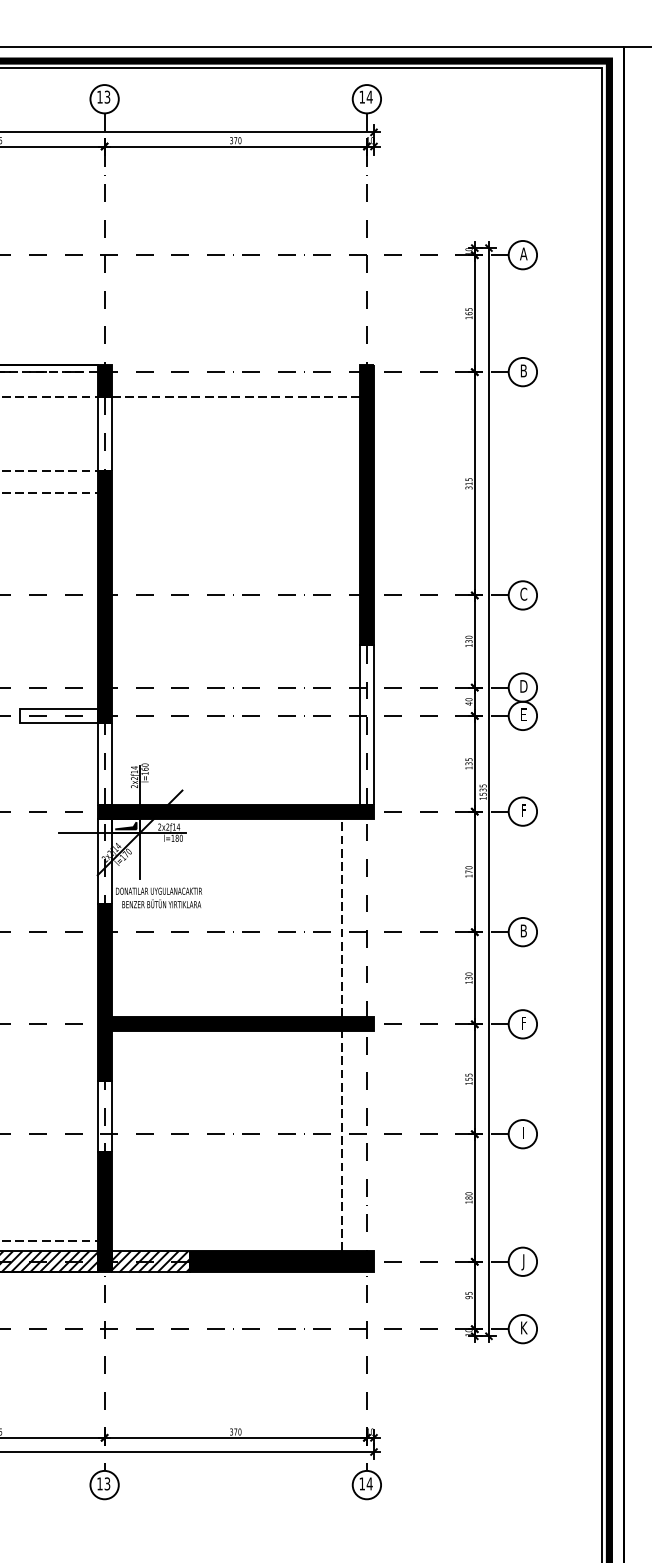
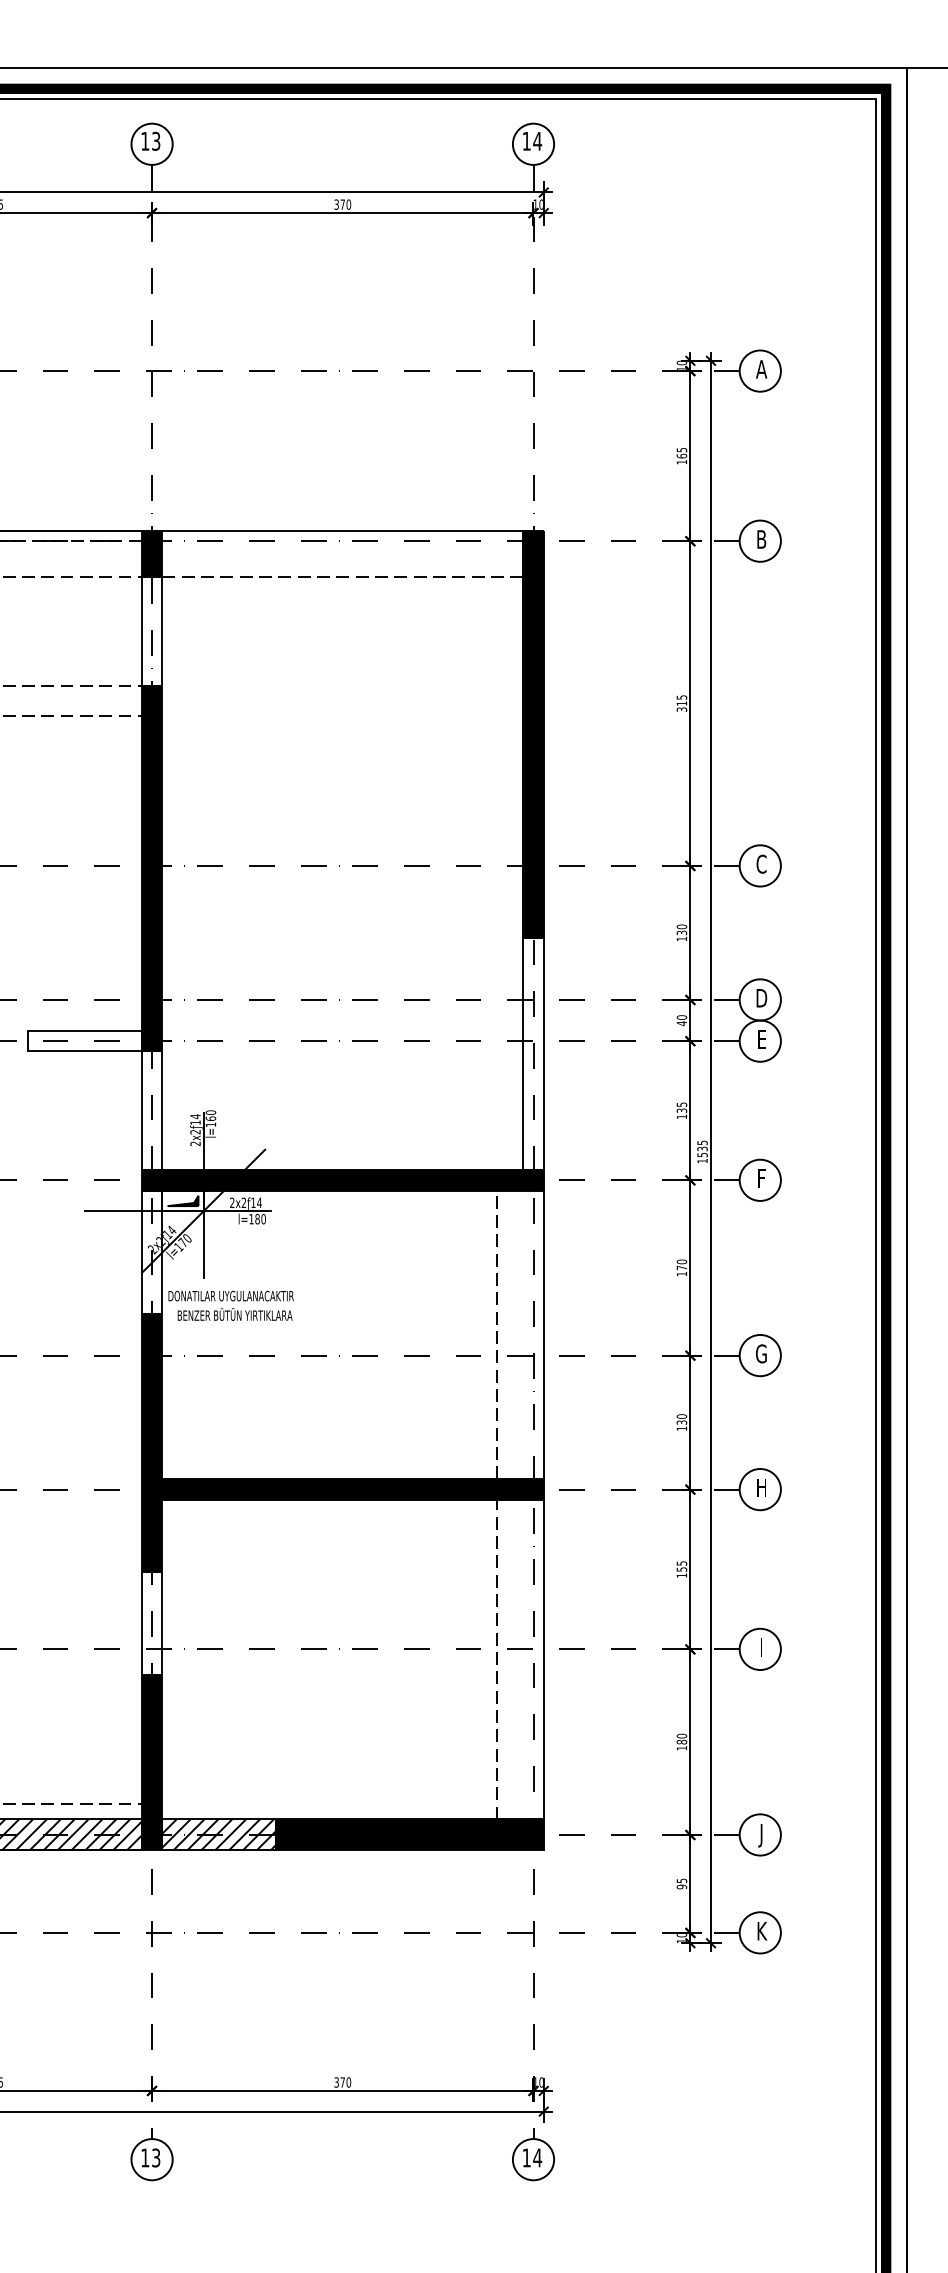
line: (235, 365) -> (342, 531), added
line: (374, 917) -> (544, 1334), added
text: (523, 930) -> (761, 1353), B -> G
text: (523, 1023) -> (761, 1488), F -> H
line: (374, 1141) -> (544, 1660), added

